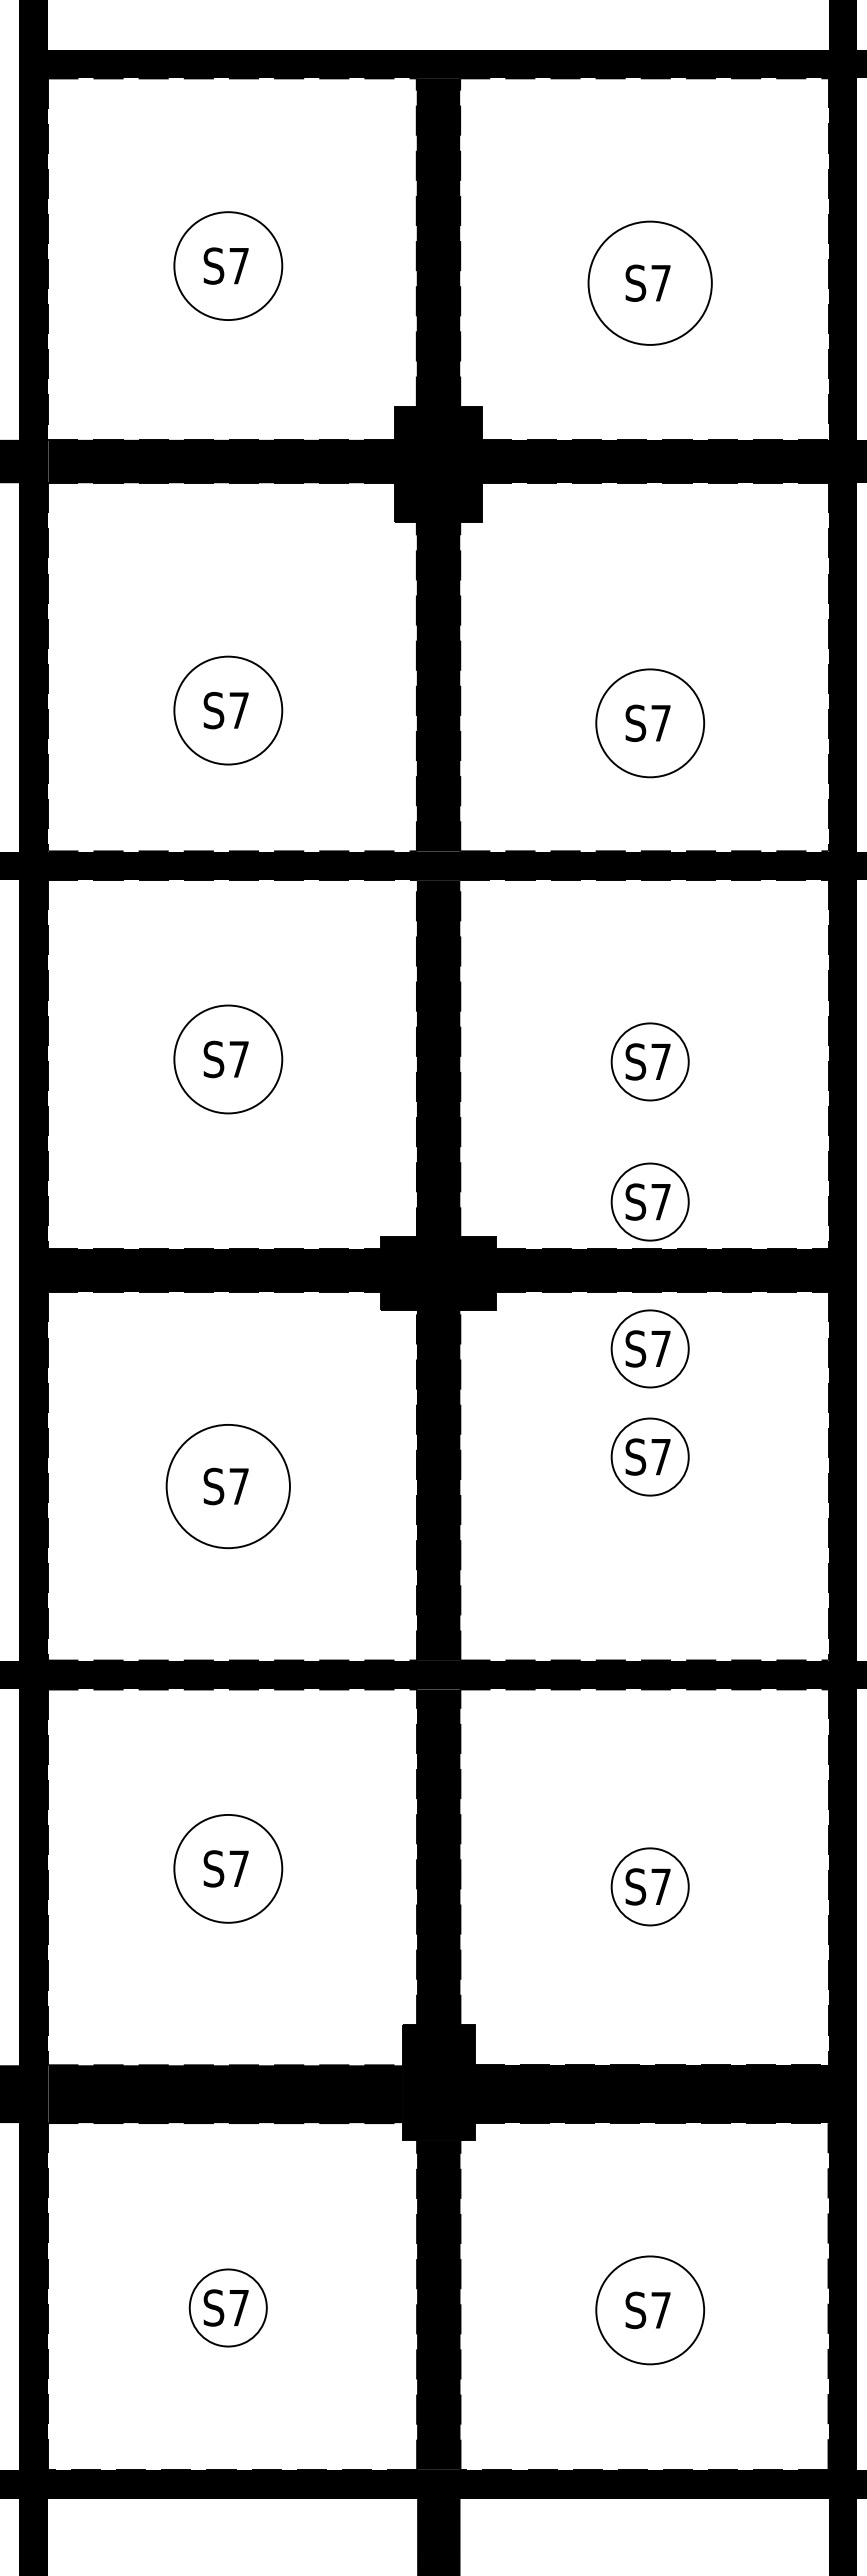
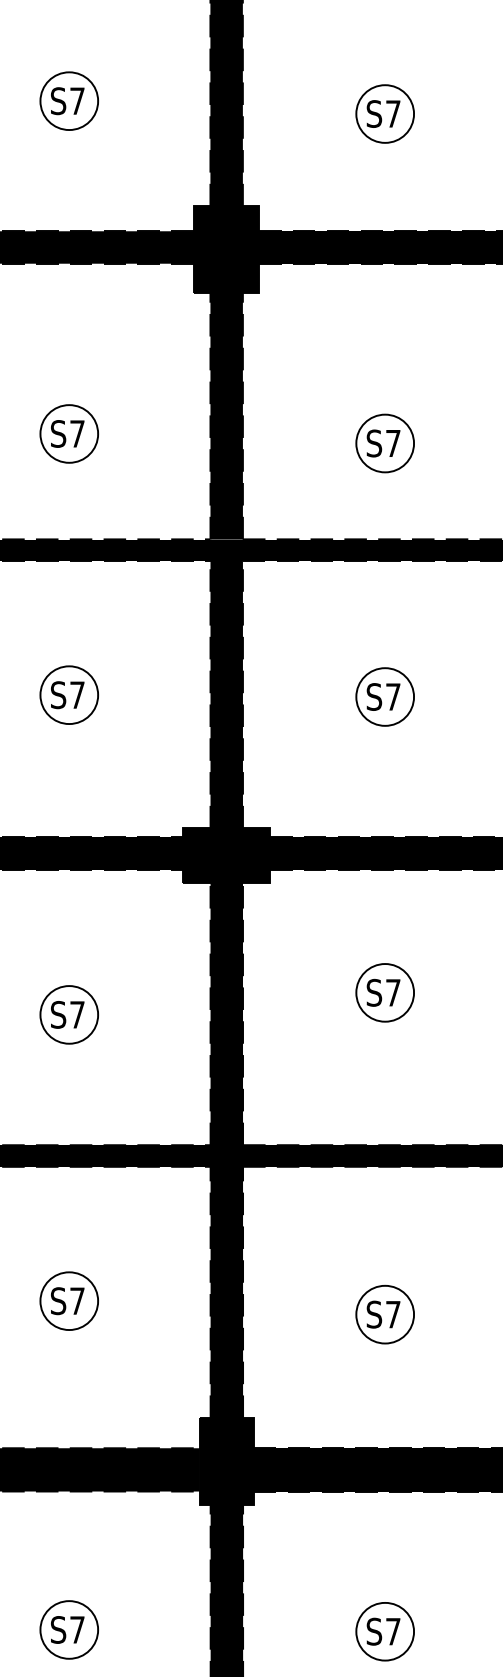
circle: (227, 265) -> (68, 100), size x0.71
circle: (649, 282) -> (384, 113), size x0.62
circle: (227, 710) -> (68, 433), size x0.71
circle: (649, 722) -> (384, 442), size x0.71
circle: (227, 1059) -> (68, 695), size x0.71
part: (649, 1201) -> (384, 801), removed
part: (649, 1348) -> (384, 911), removed
circle: (227, 1486) -> (68, 1014), size x0.62
circle: (227, 1868) -> (68, 1300), size x0.71
circle: (649, 2309) -> (384, 1631), size x0.71

